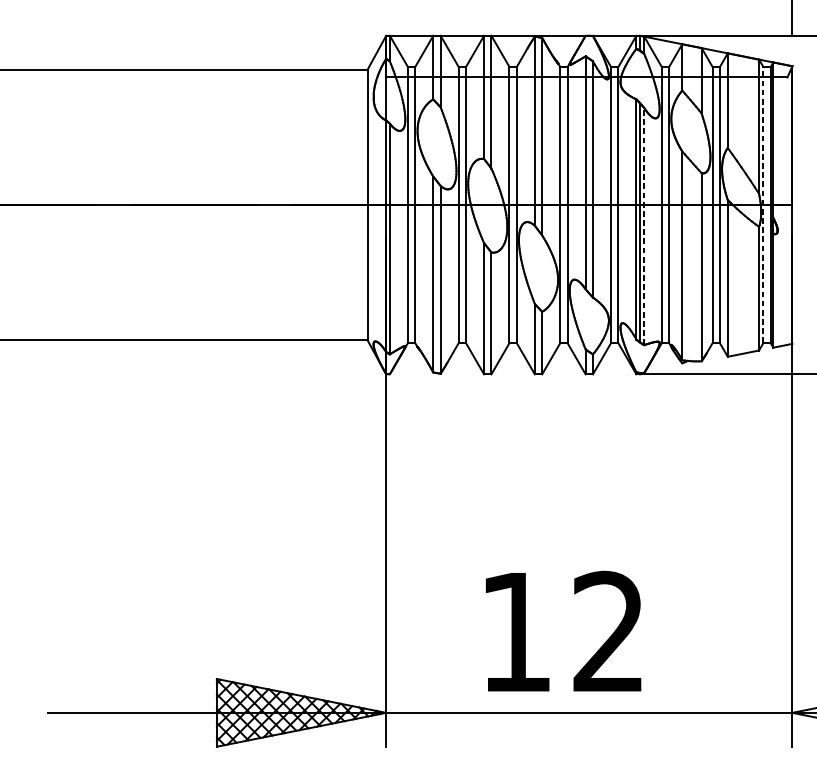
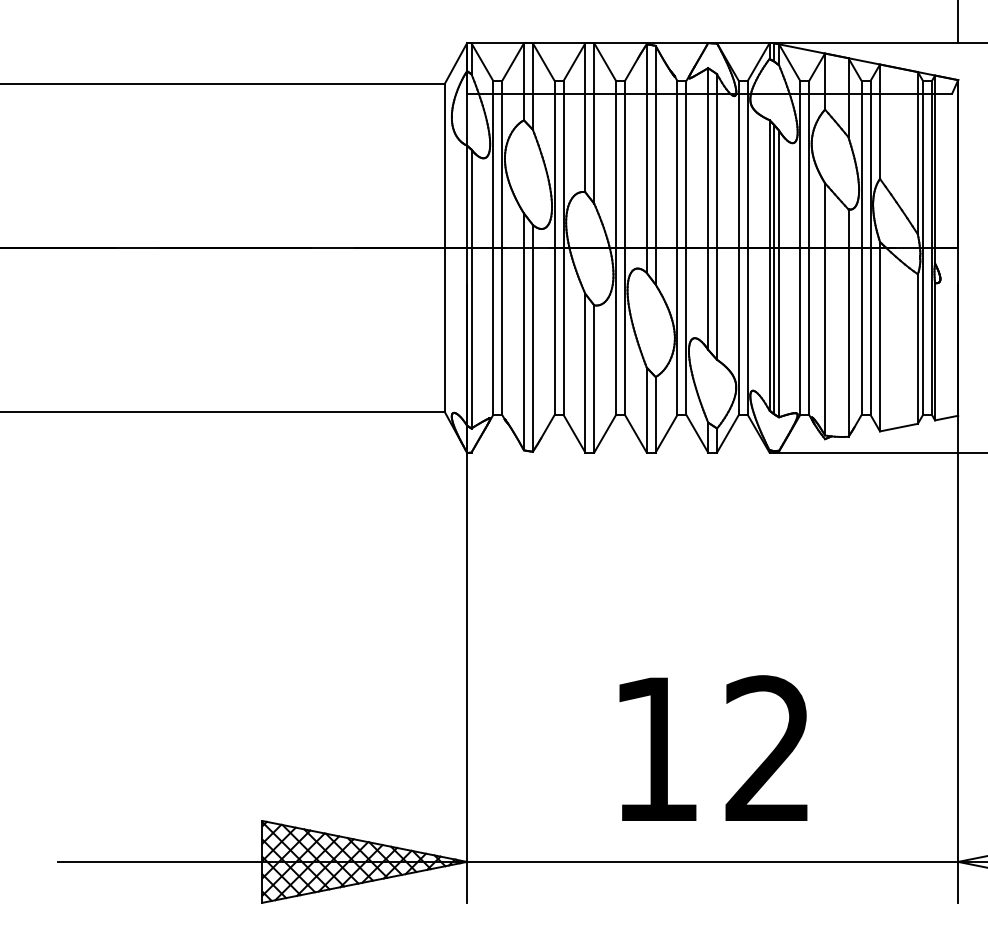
line: (763, 204) -> (923, 247), dashed -> solid
line: (644, 226) -> (779, 273), dashed -> solid
text: (563, 630) -> (713, 747), moved

